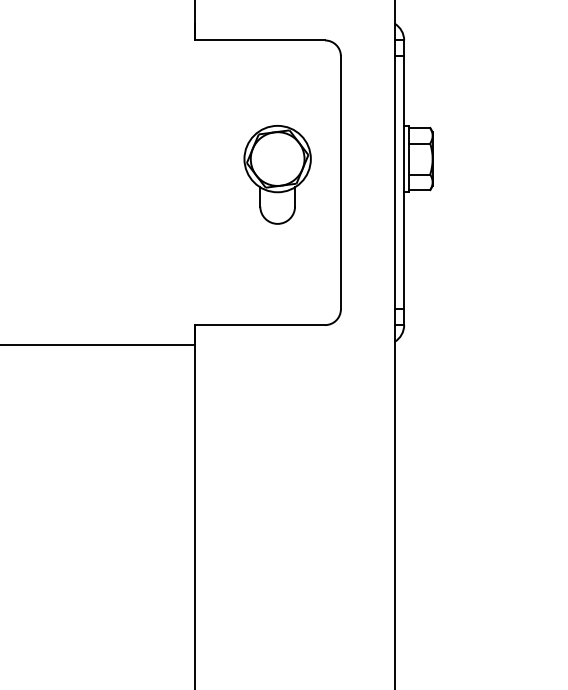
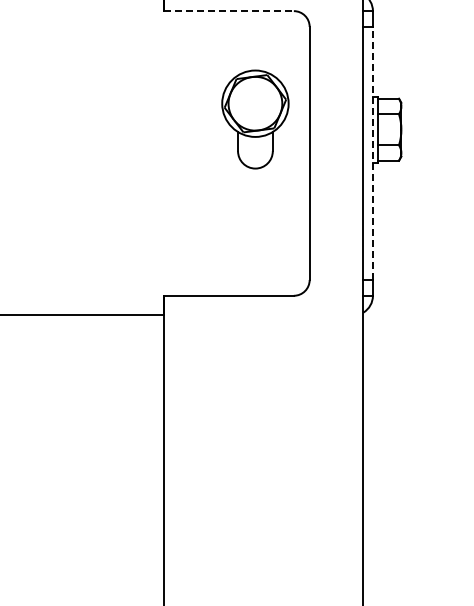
line: (260, 40) -> (229, 11), solid -> dashed
part: (277, 174) -> (255, 119), moved
line: (404, 182) -> (373, 153), solid -> dashed

